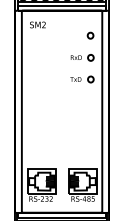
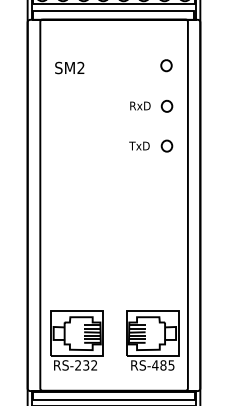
text: (37, 24) -> (69, 67), moved

